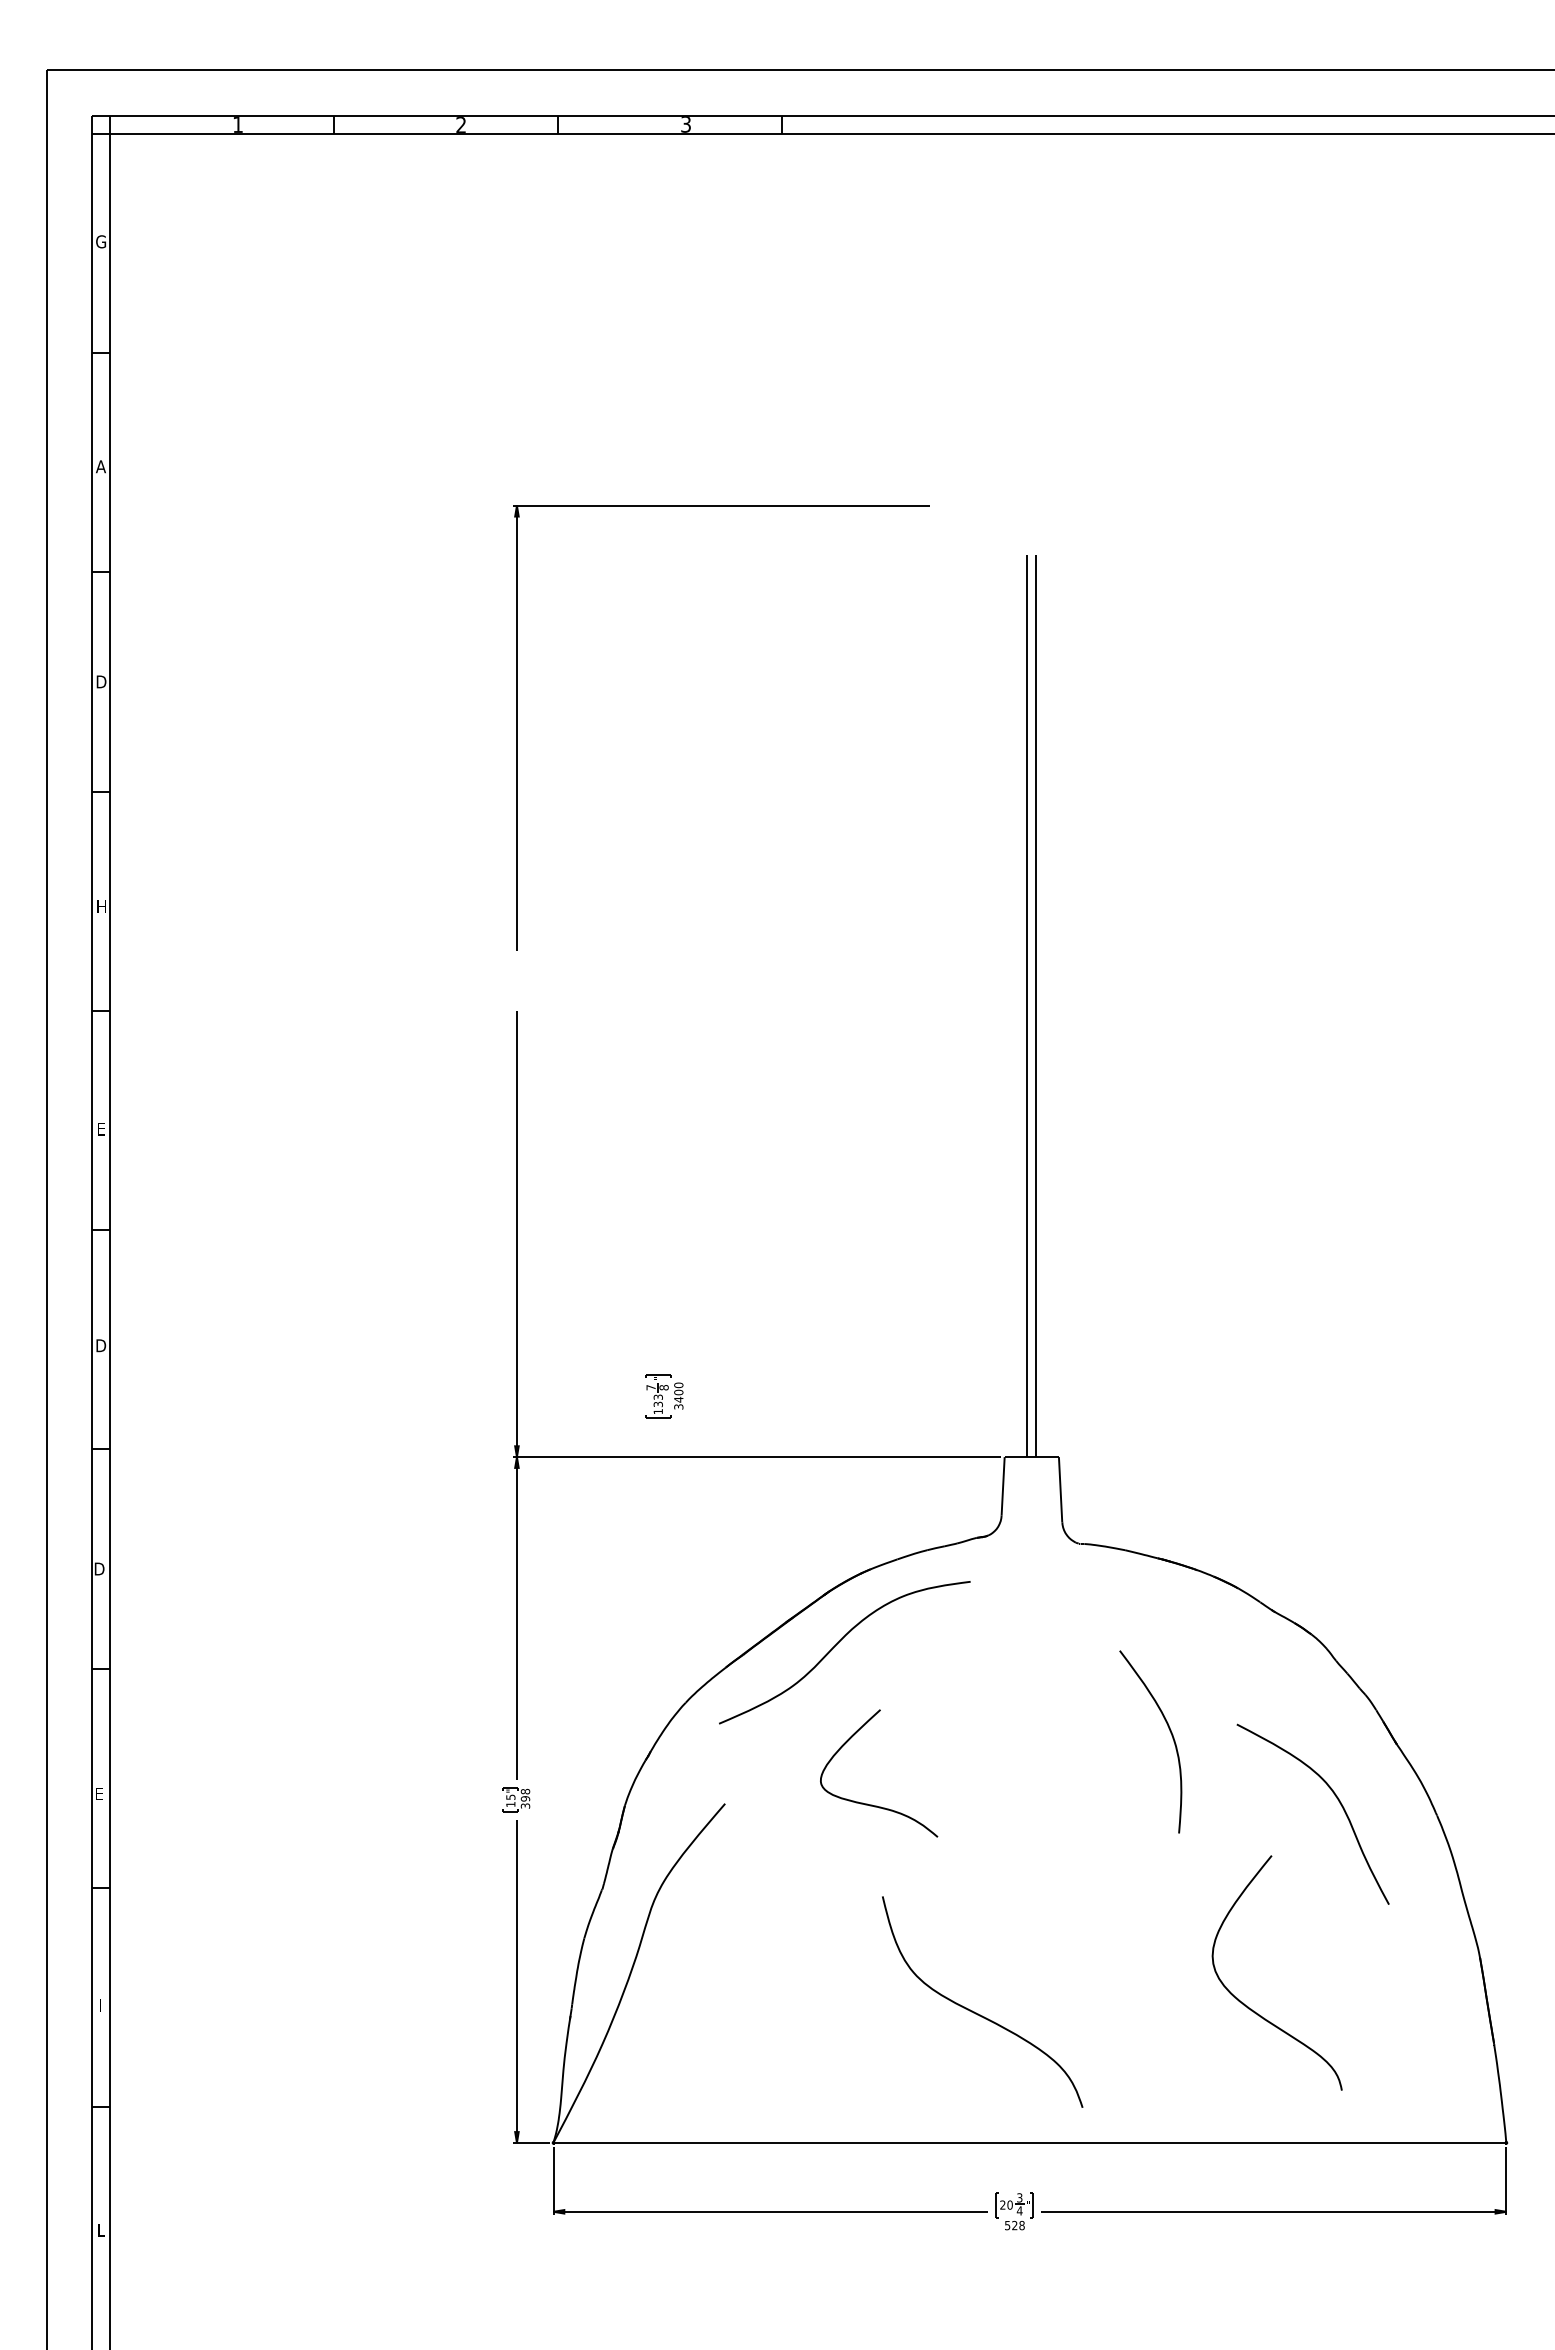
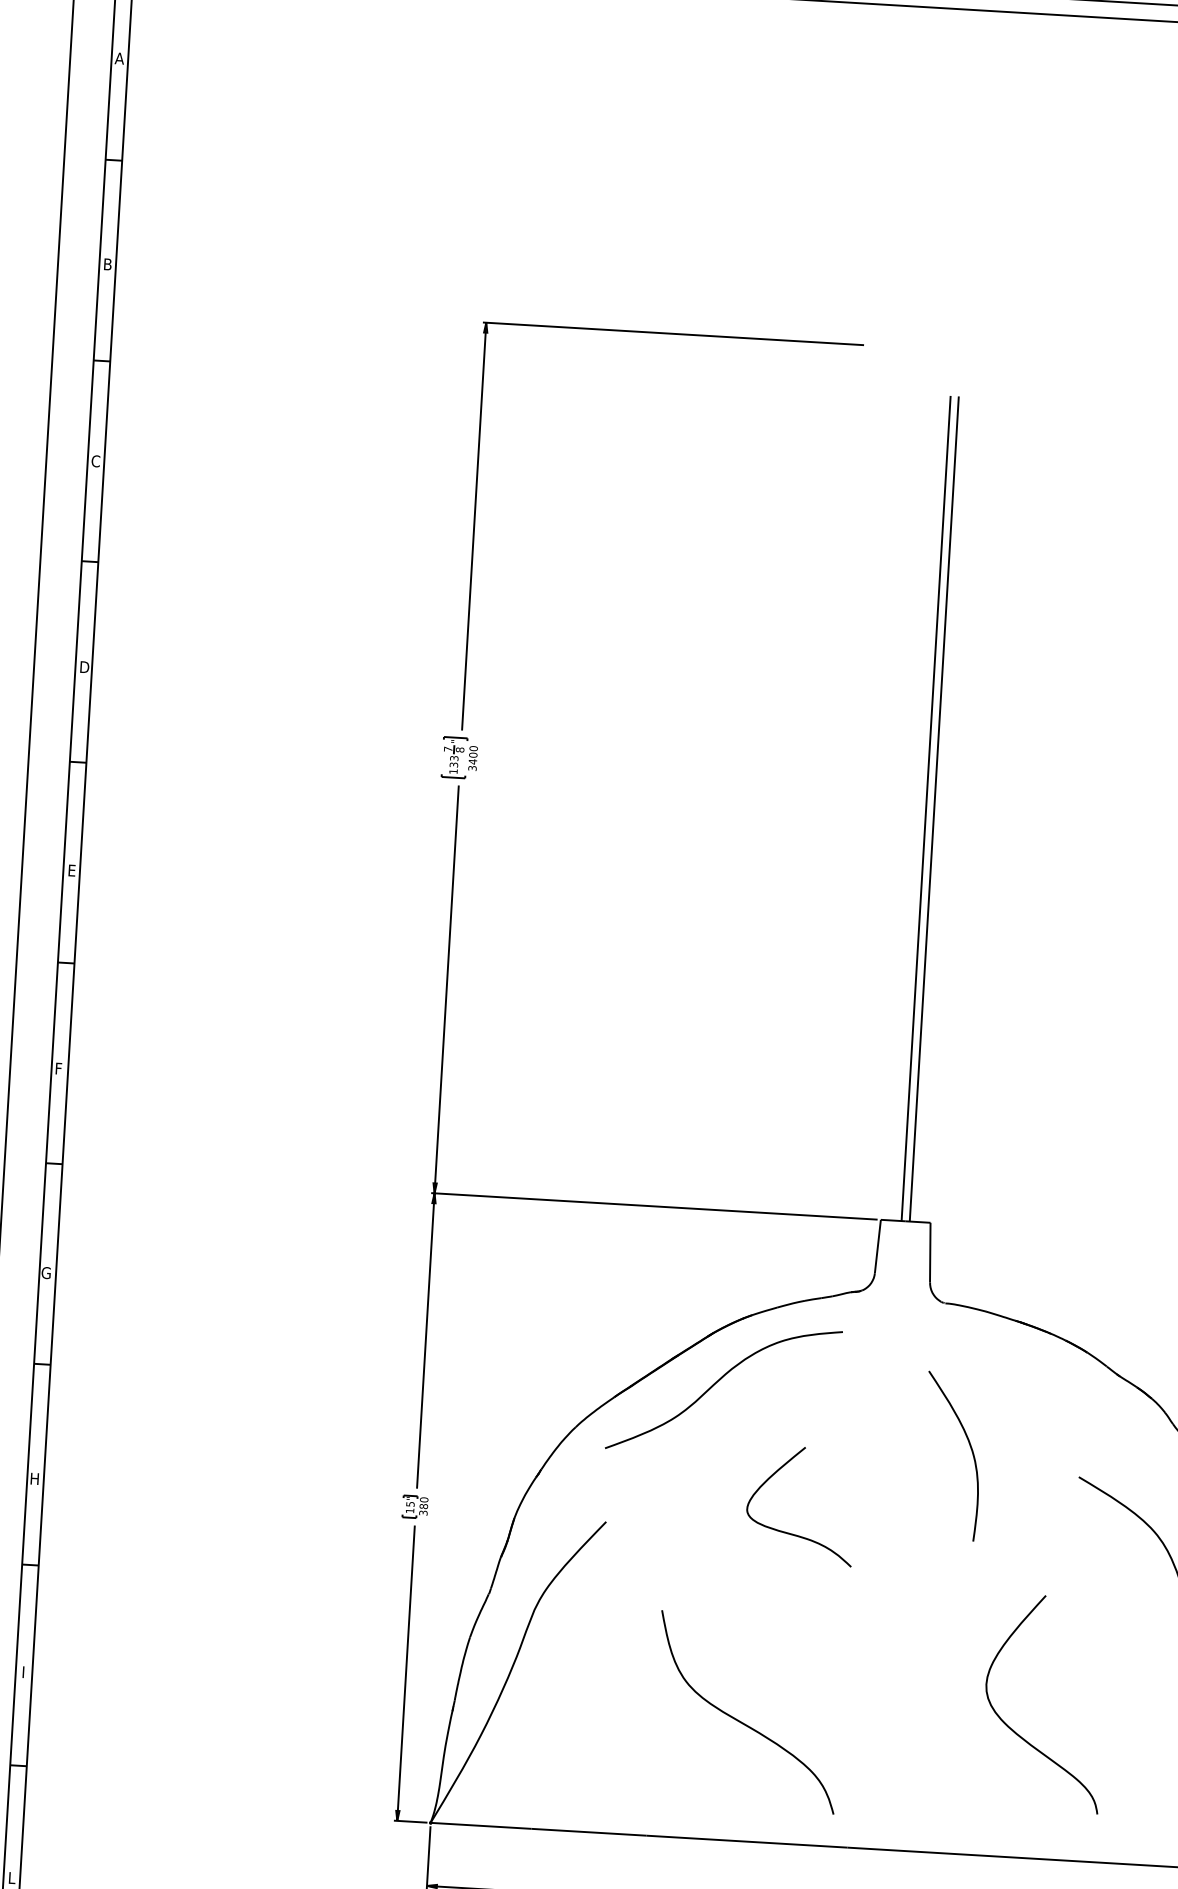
text: (100, 241) -> (119, 58), G -> A
text: (100, 466) -> (107, 264), A -> B
text: (101, 681) -> (96, 460), D -> C
text: (101, 906) -> (84, 666), H -> D
text: (101, 1345) -> (60, 1068), D -> F
part: (664, 1396) -> (460, 758), moved
text: (99, 1568) -> (46, 1272), D -> G
curve: (1169, 1731) -> (970, 1447), moved
text: (100, 1793) -> (35, 1478), E -> H
text: (525, 1794) -> (424, 1502), 398 -> 380
curve: (872, 1804) -> (793, 1533), moved
curve: (1251, 2008) -> (1019, 1734), moved
curve: (976, 2012) -> (741, 1721), moved

